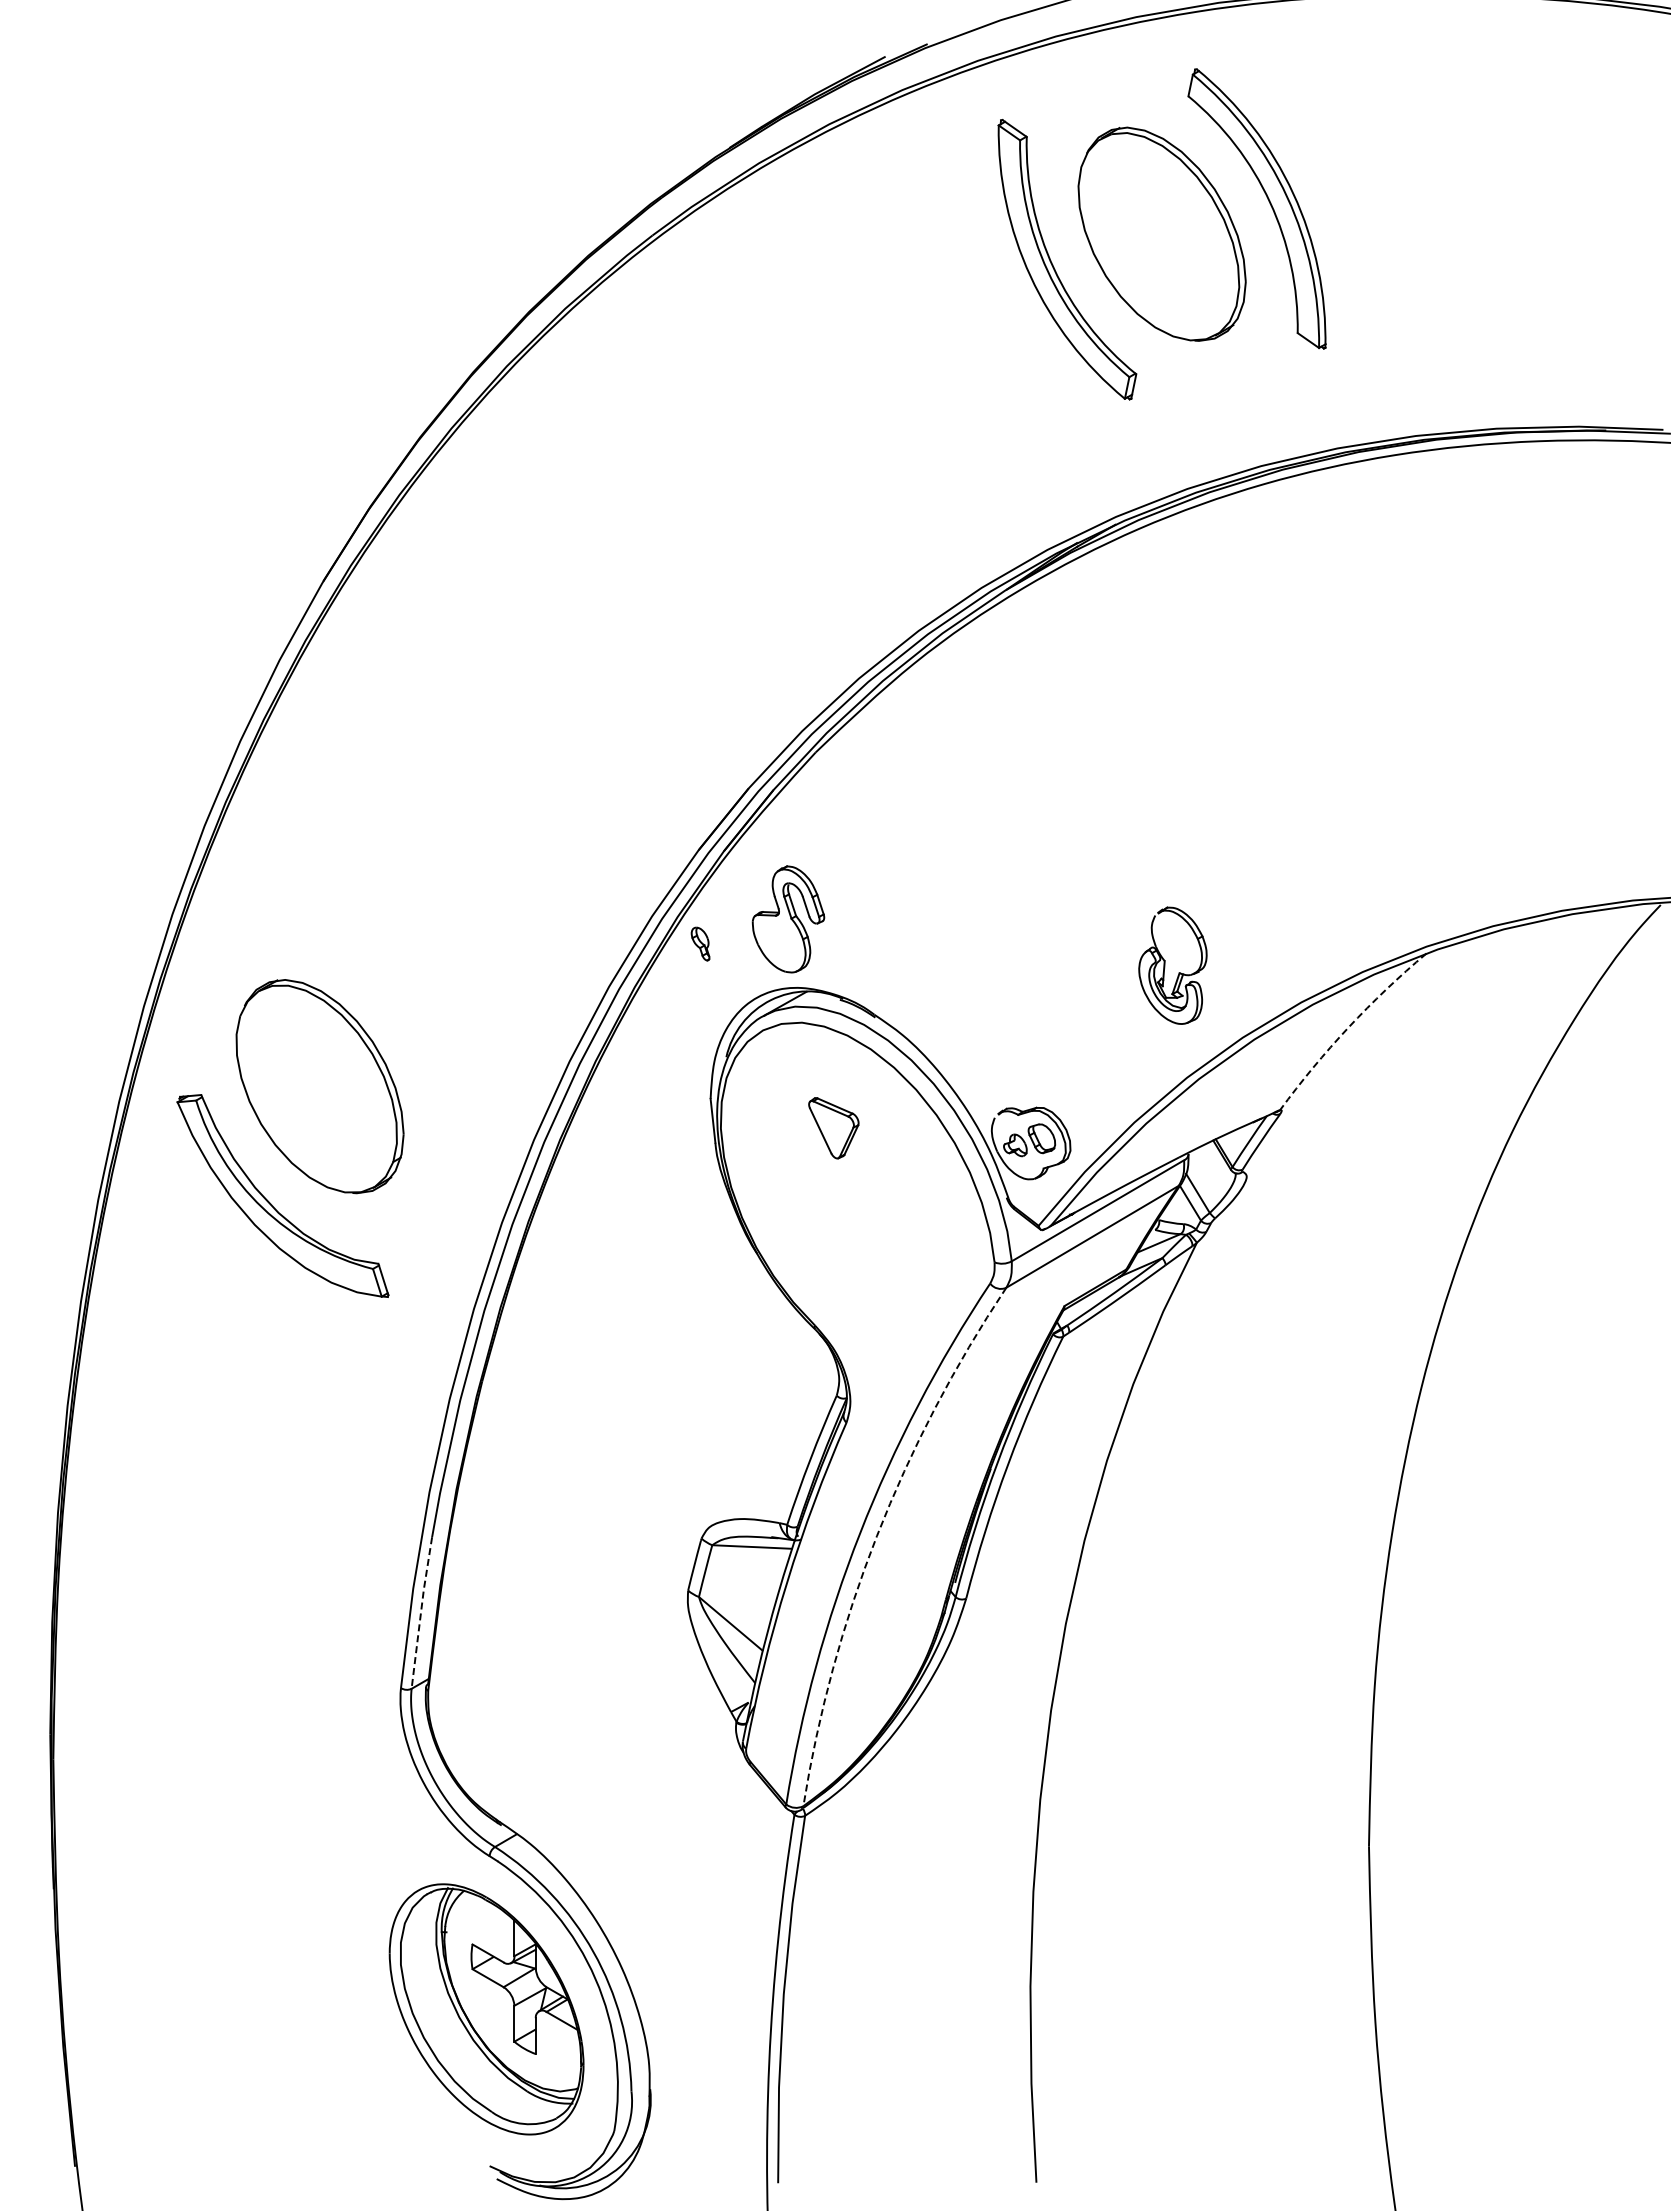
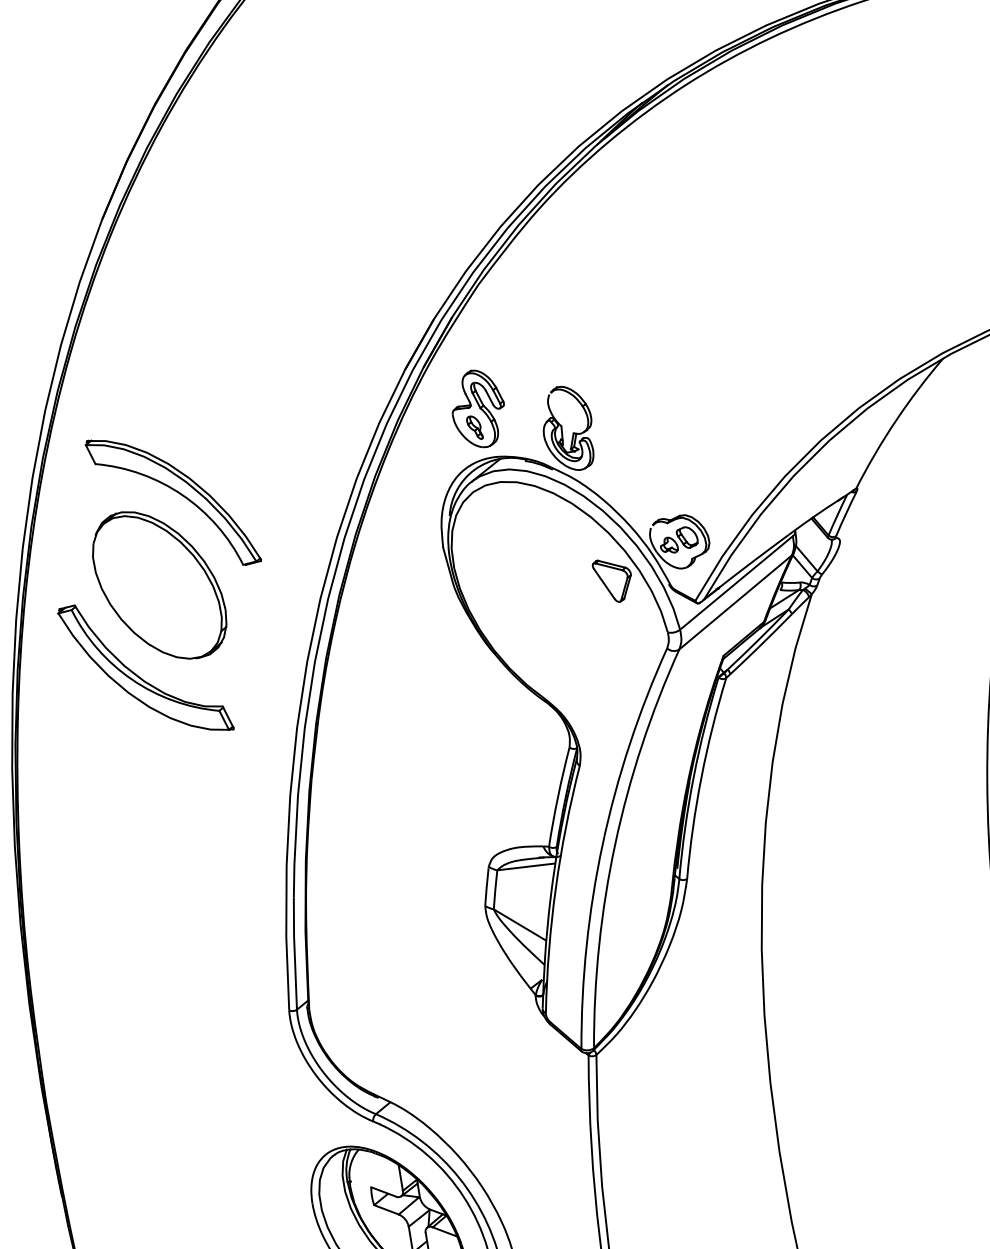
part: (700, 943) -> (474, 427), moved
part: (1165, 965) -> (562, 429), moved
part: (366, 967) -> (178, 493), added
arc: (1348, 1027) -> (895, 420), dashed -> solid
part: (833, 1128) -> (613, 580), moved
arc: (876, 1536) -> (614, 844), dashed -> solid
line: (421, 1612) -> (295, 953), dashed -> solid

